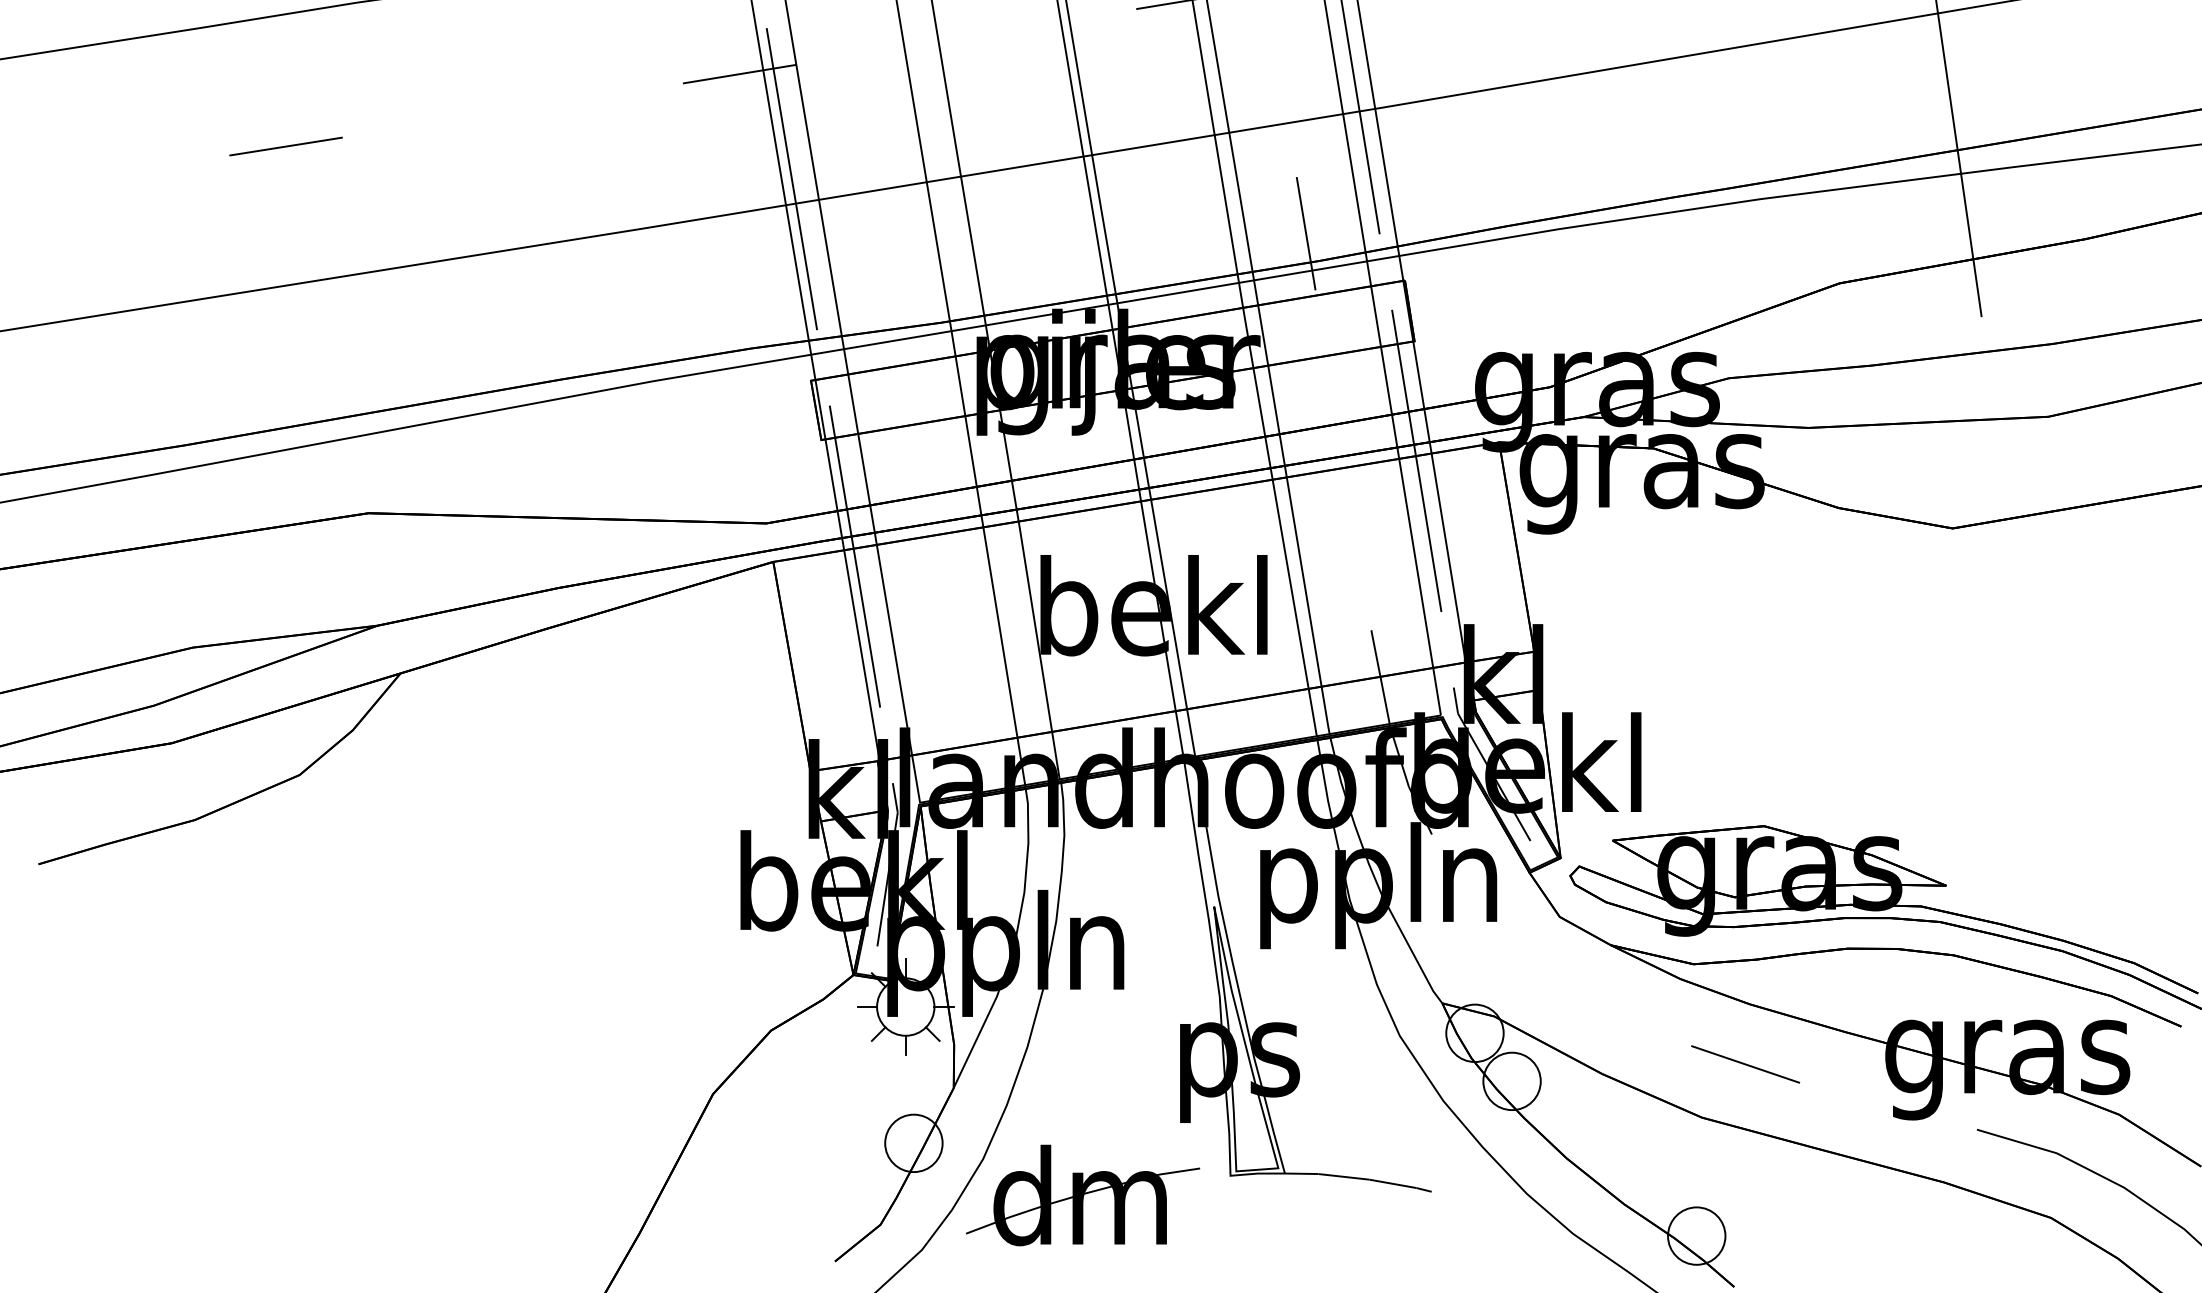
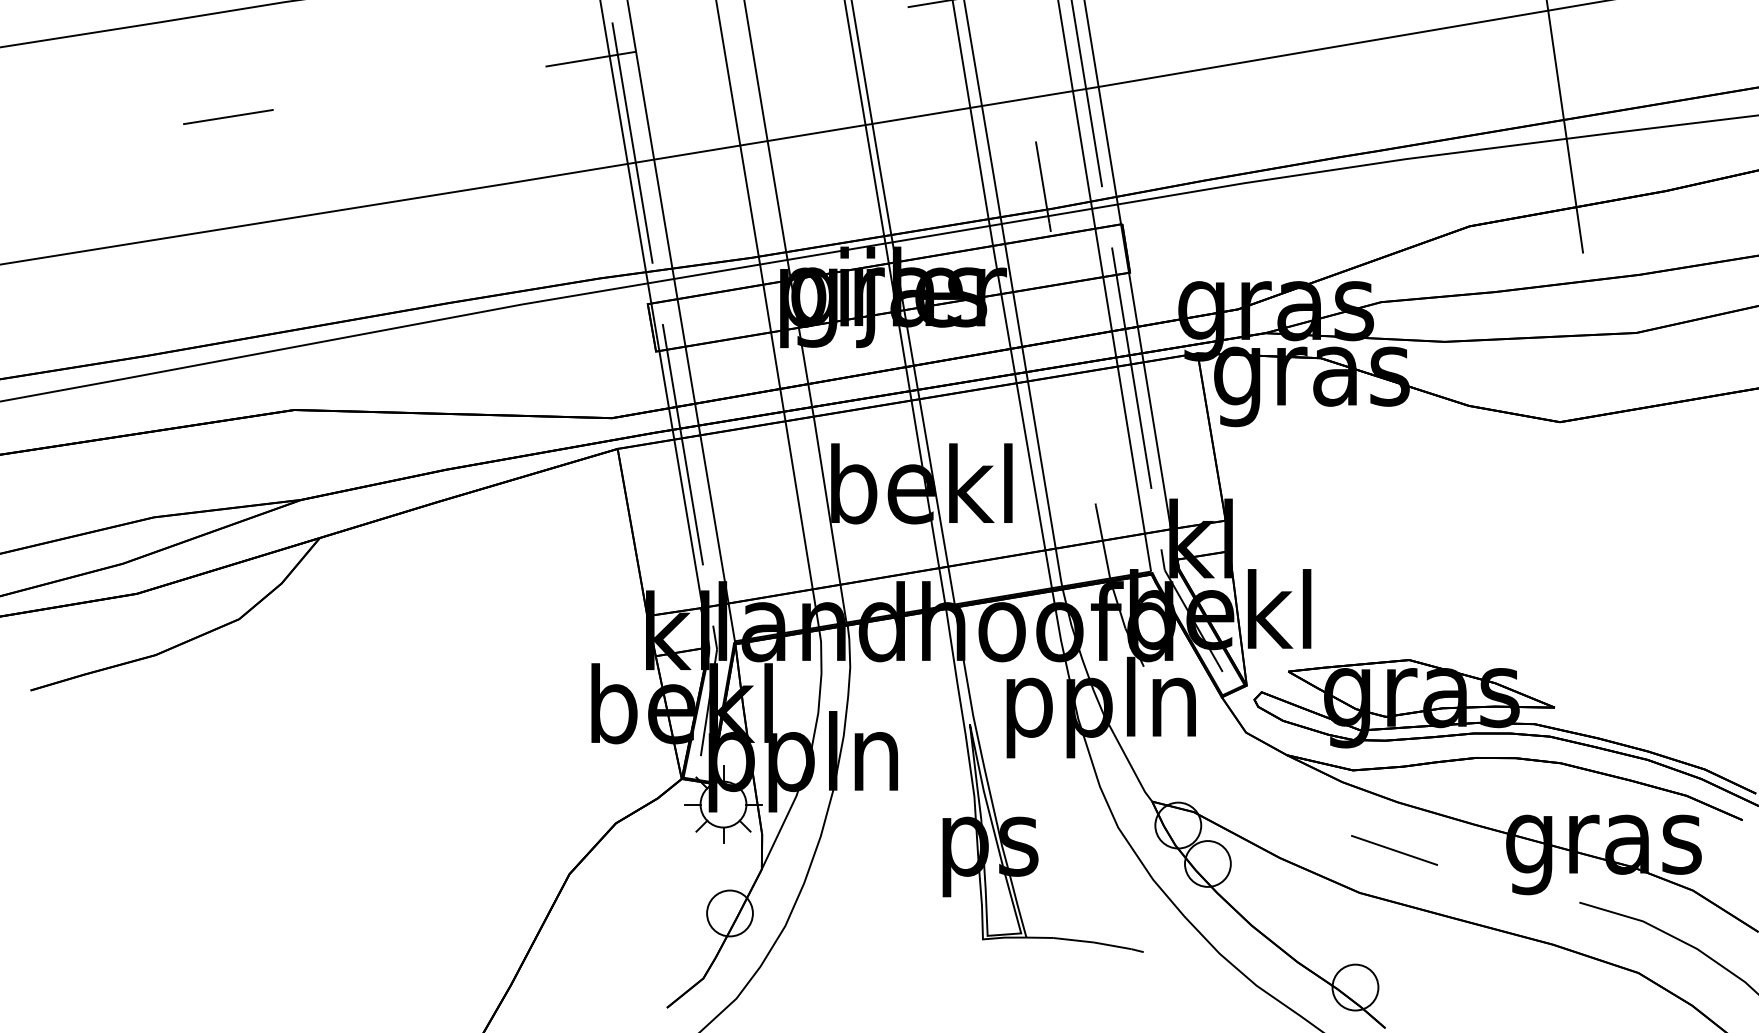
part: (1082, 1194) -> (864, 954), removed

